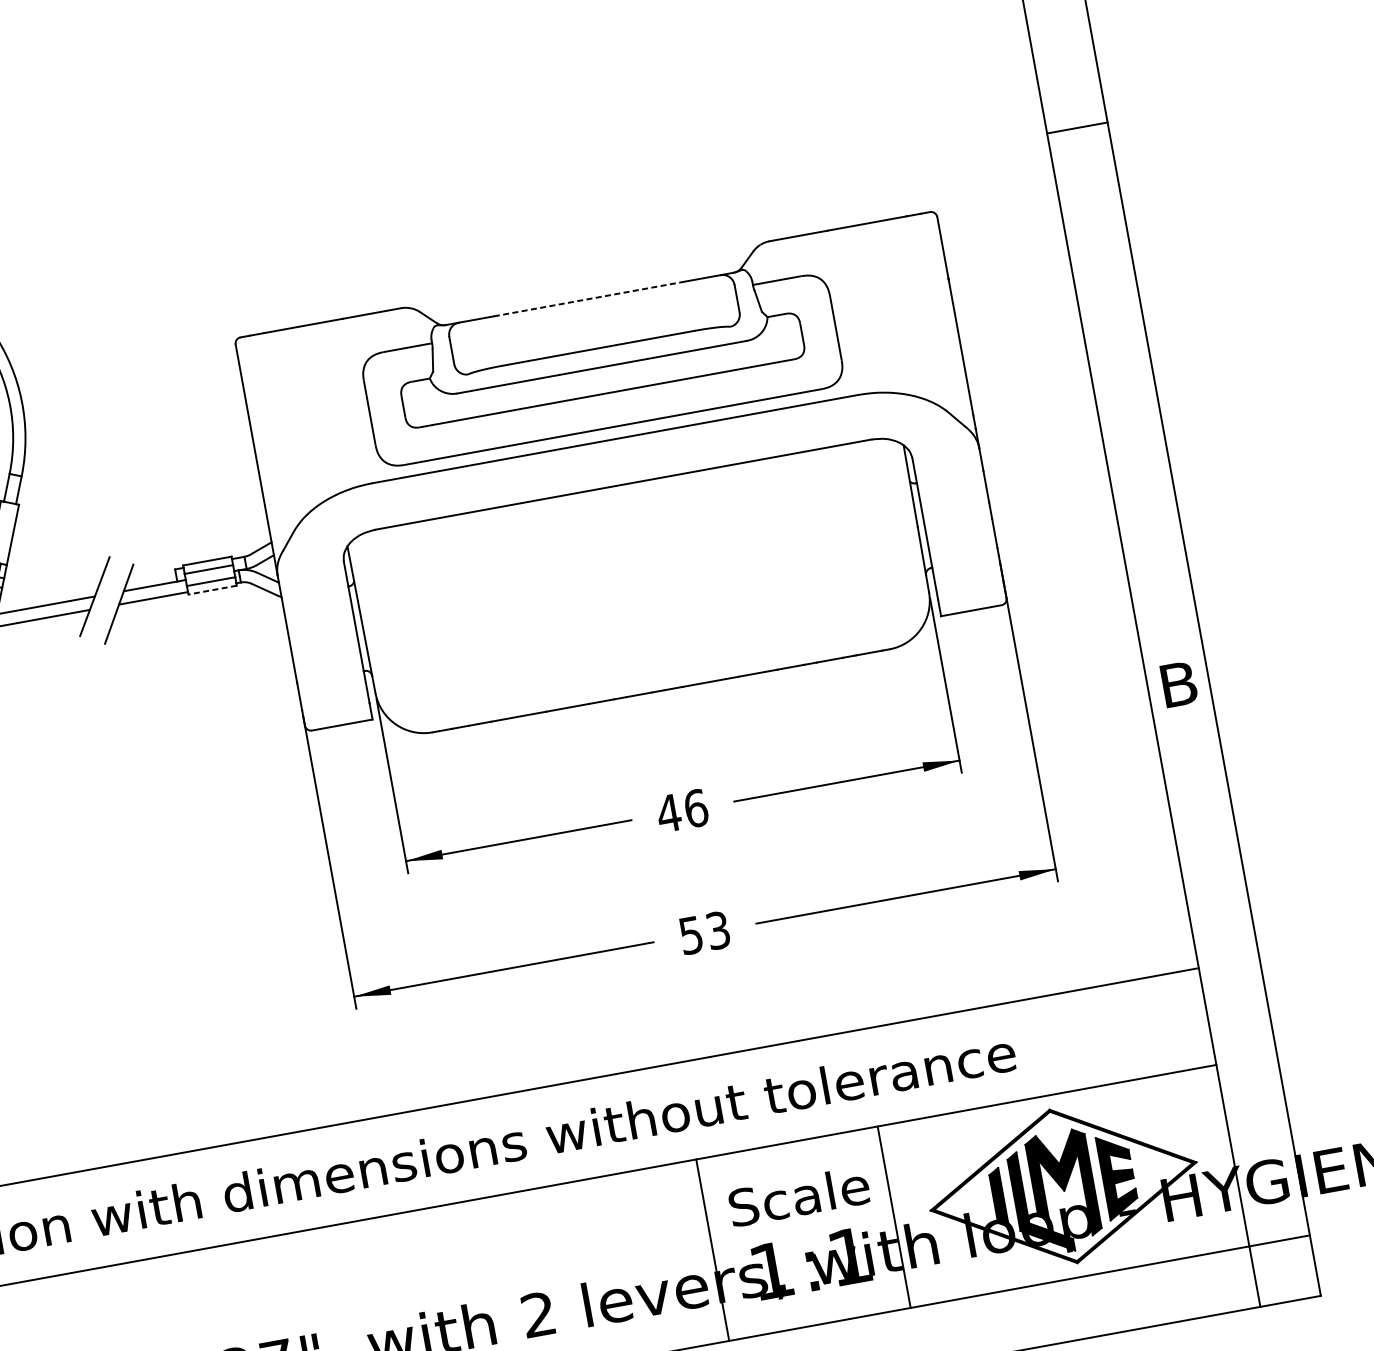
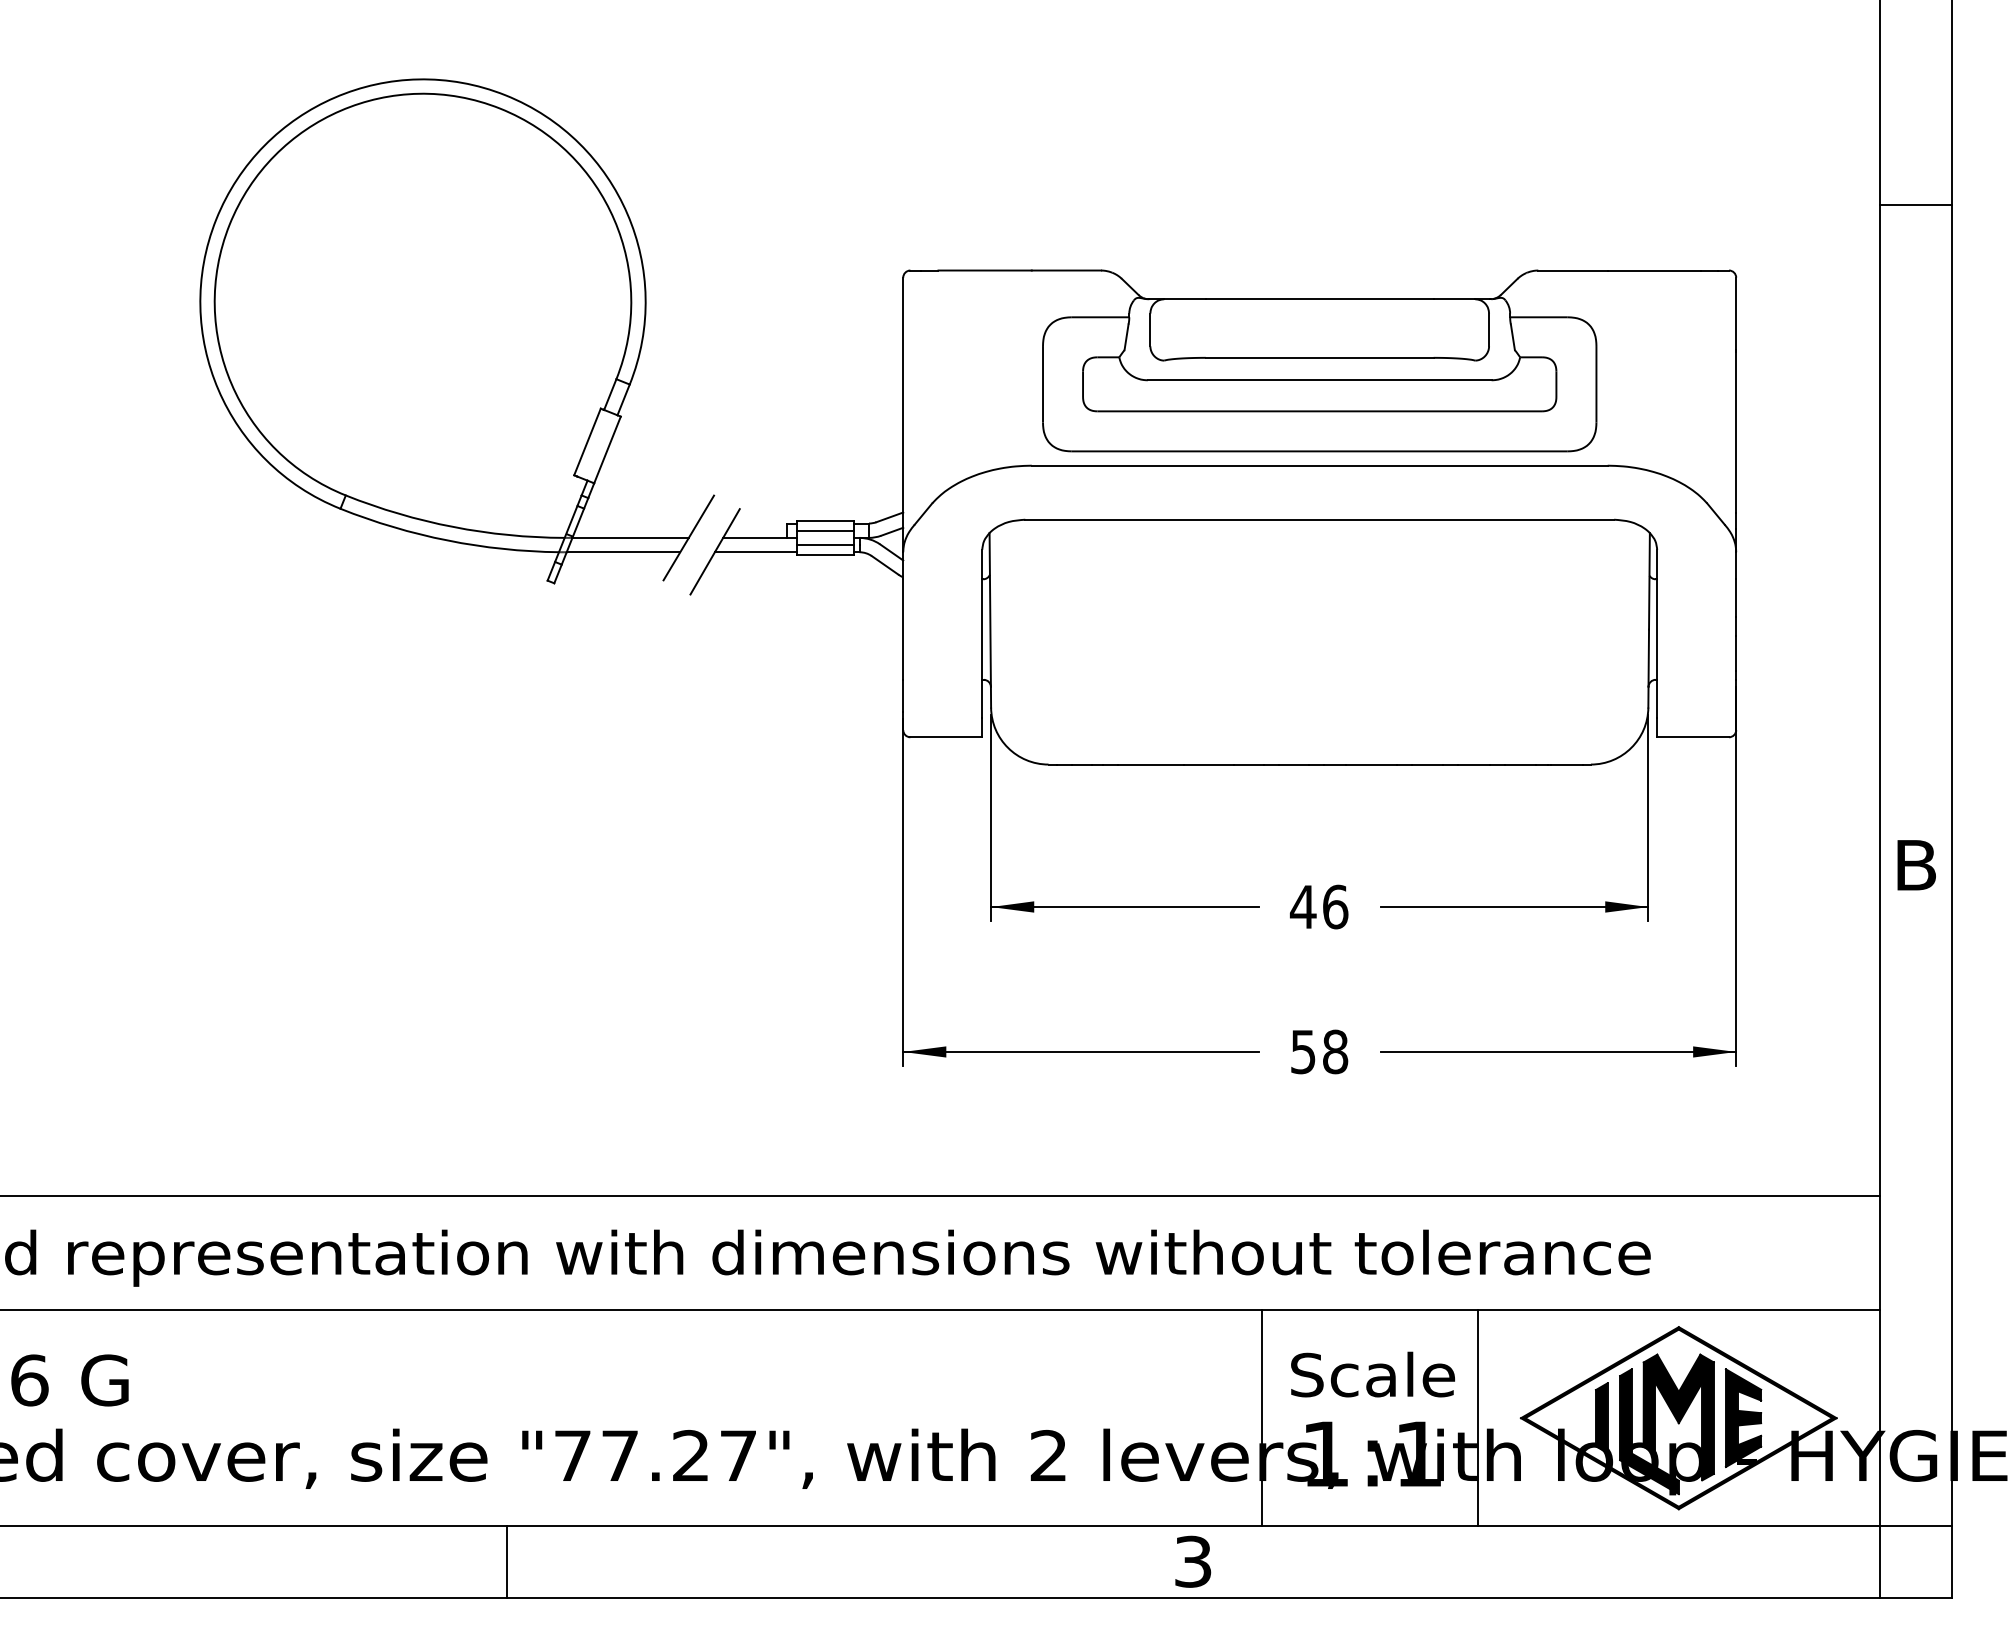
line: (589, 299) -> (1319, 299), dashed -> solid
line: (212, 590) -> (825, 555), dashed -> solid
text: (718, 930) -> (1335, 1051), 53 -> 58

